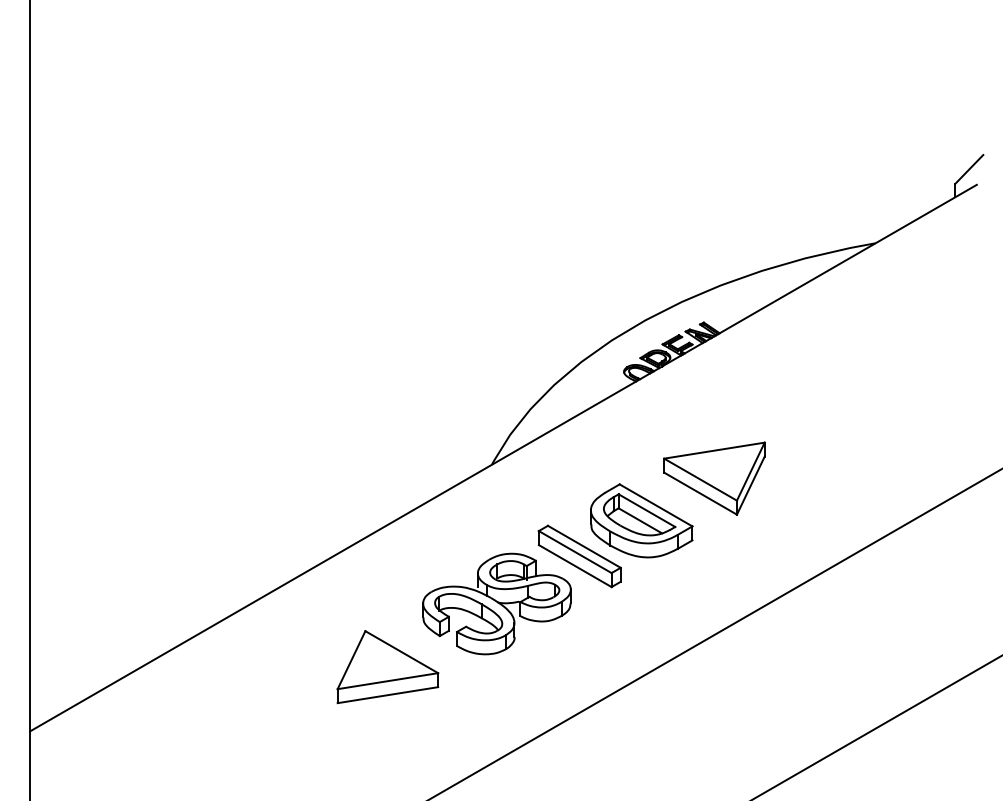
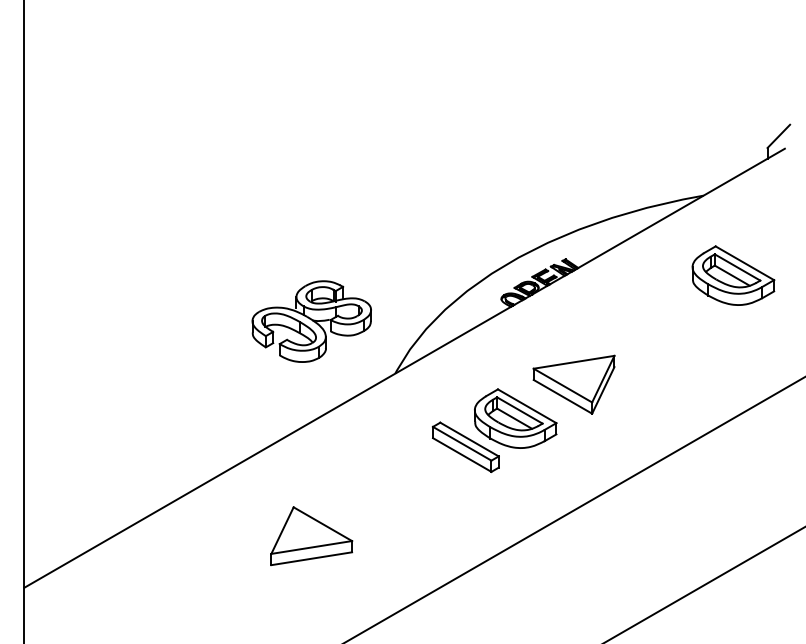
part: (912, 342) -> (733, 275), added
part: (496, 603) -> (311, 321), moved

